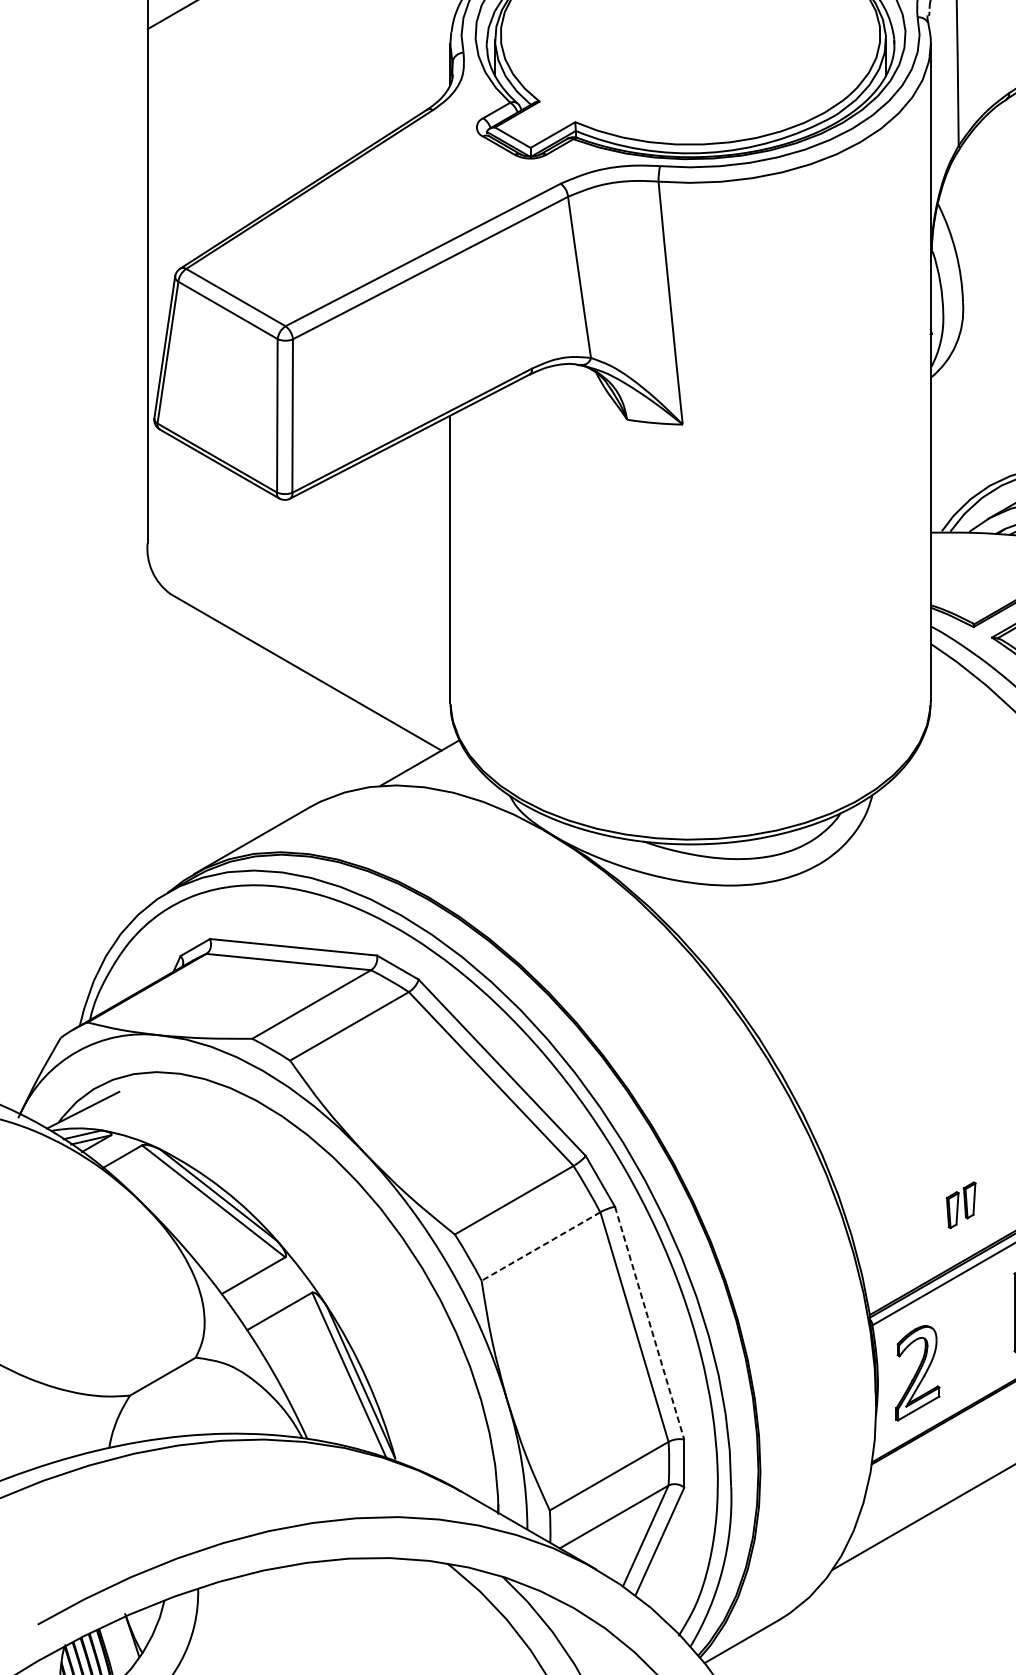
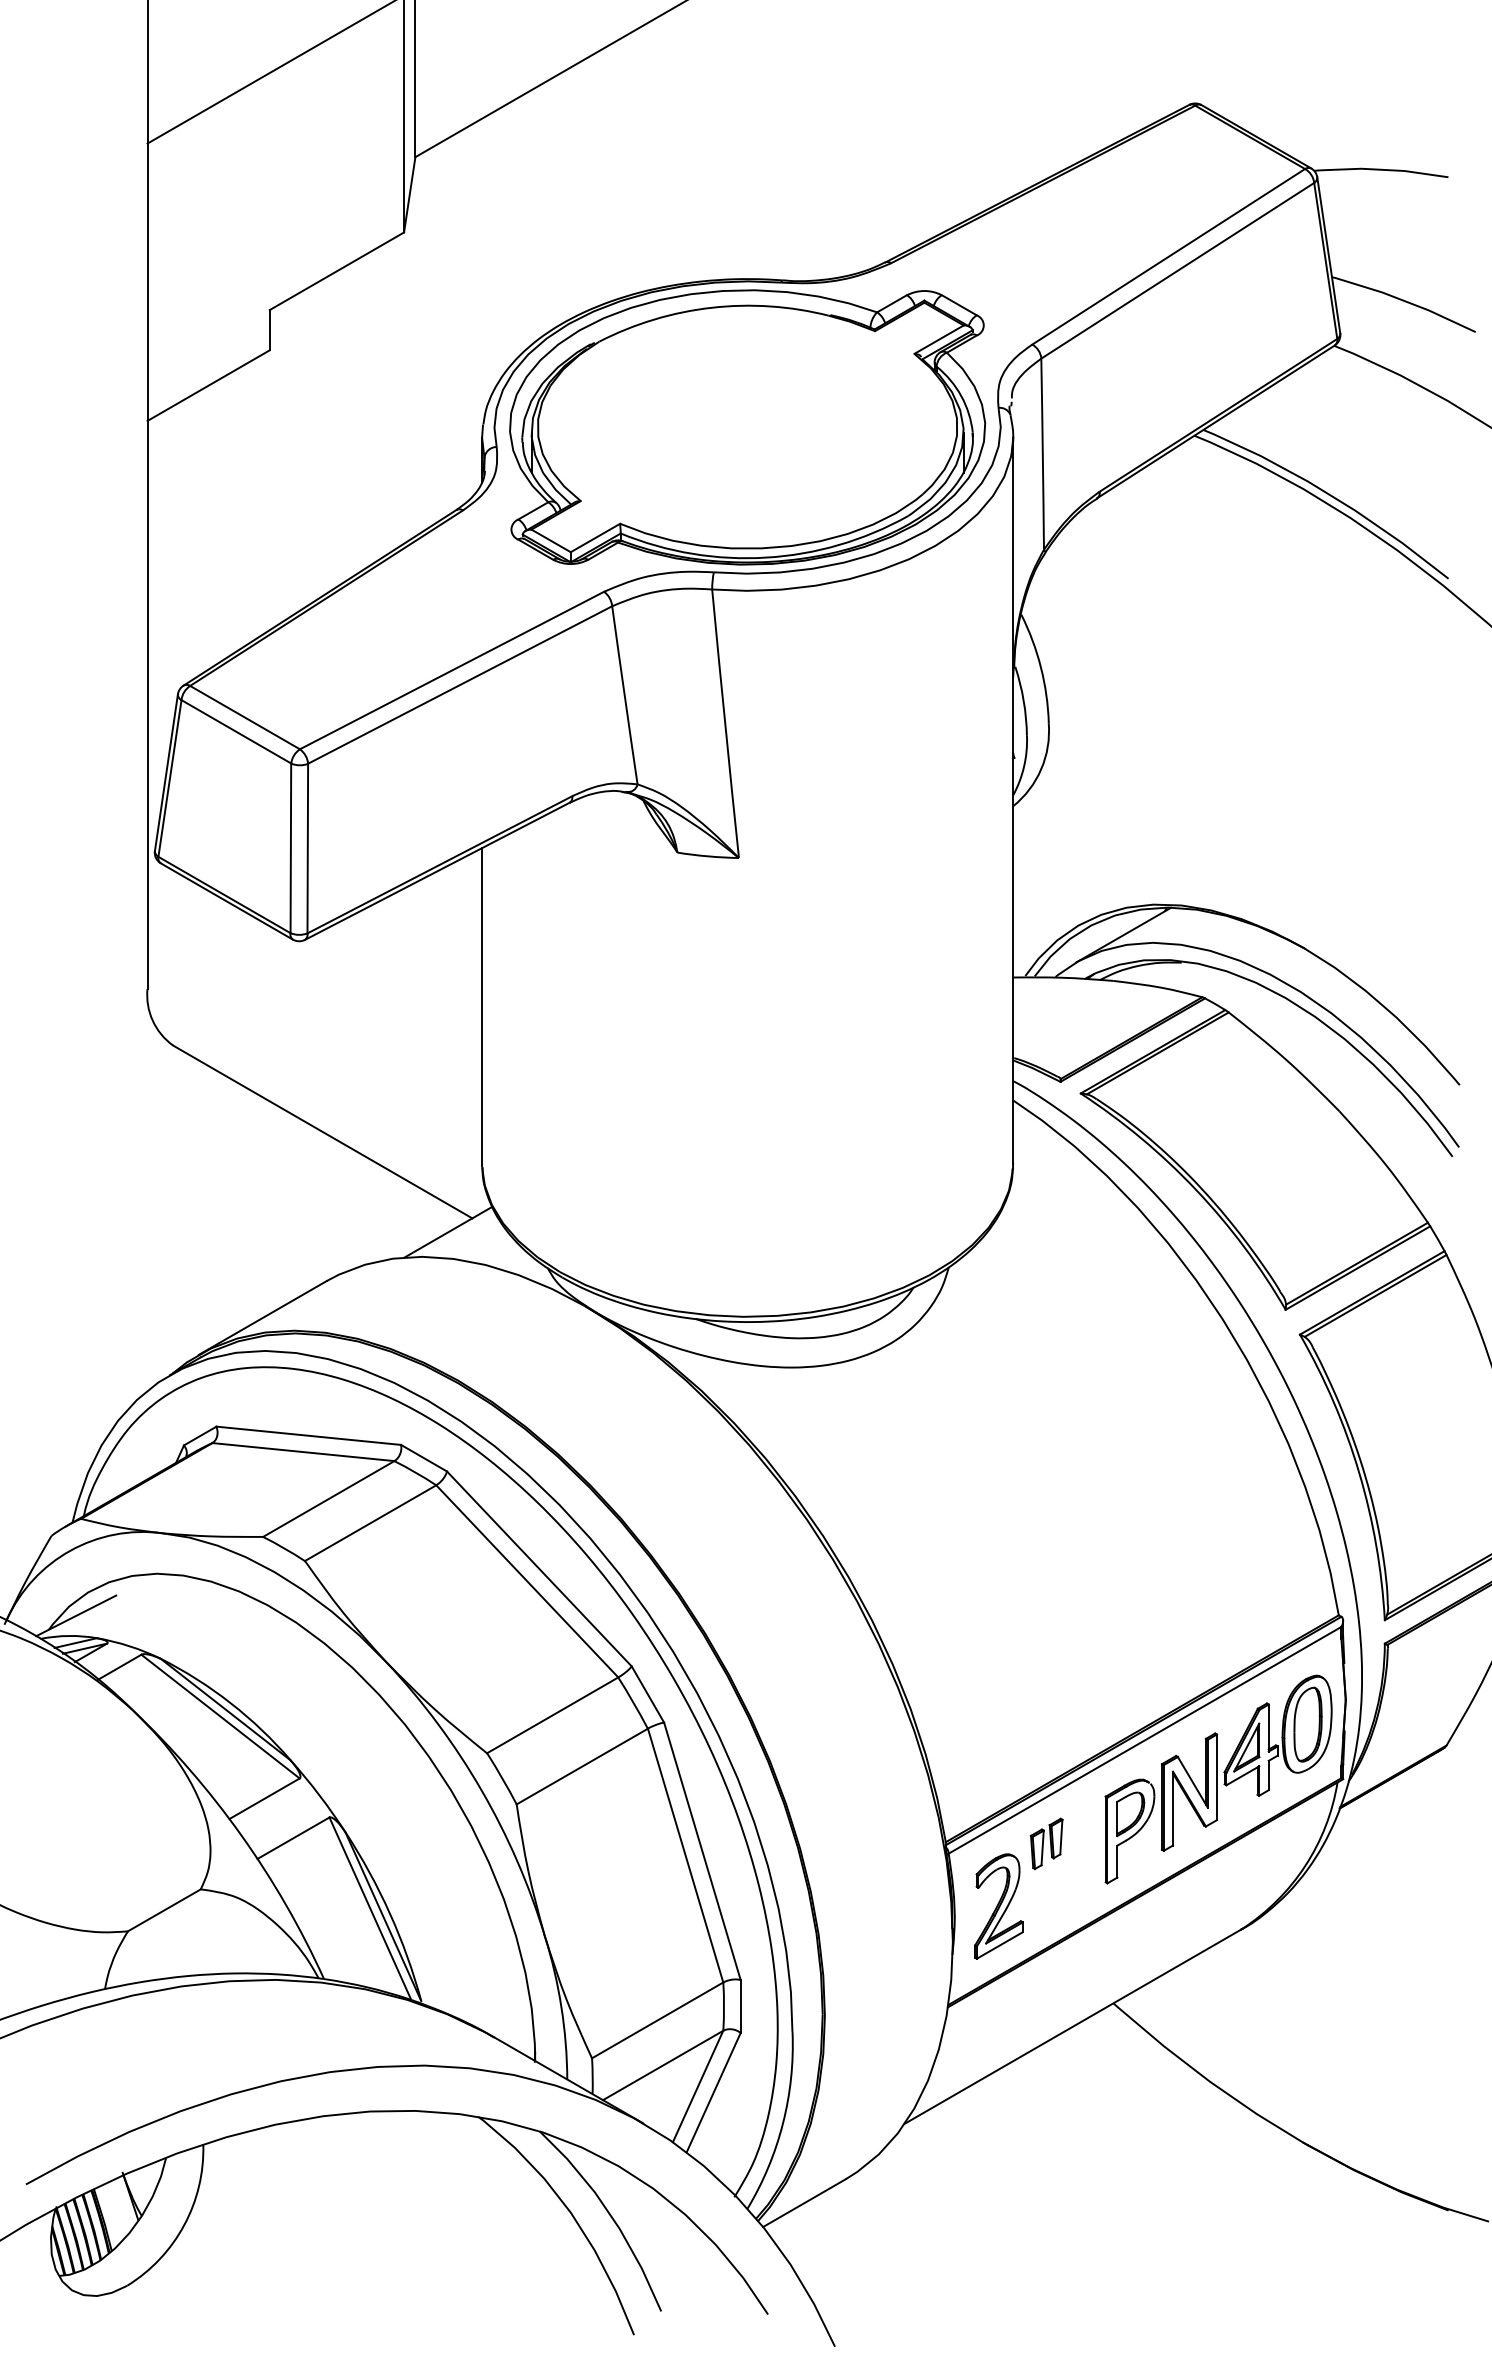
part: (960, 1204) -> (1046, 1843), moved
line: (541, 1246) -> (582, 1766), dashed -> solid
line: (649, 1323) -> (702, 1851), dashed -> solid

